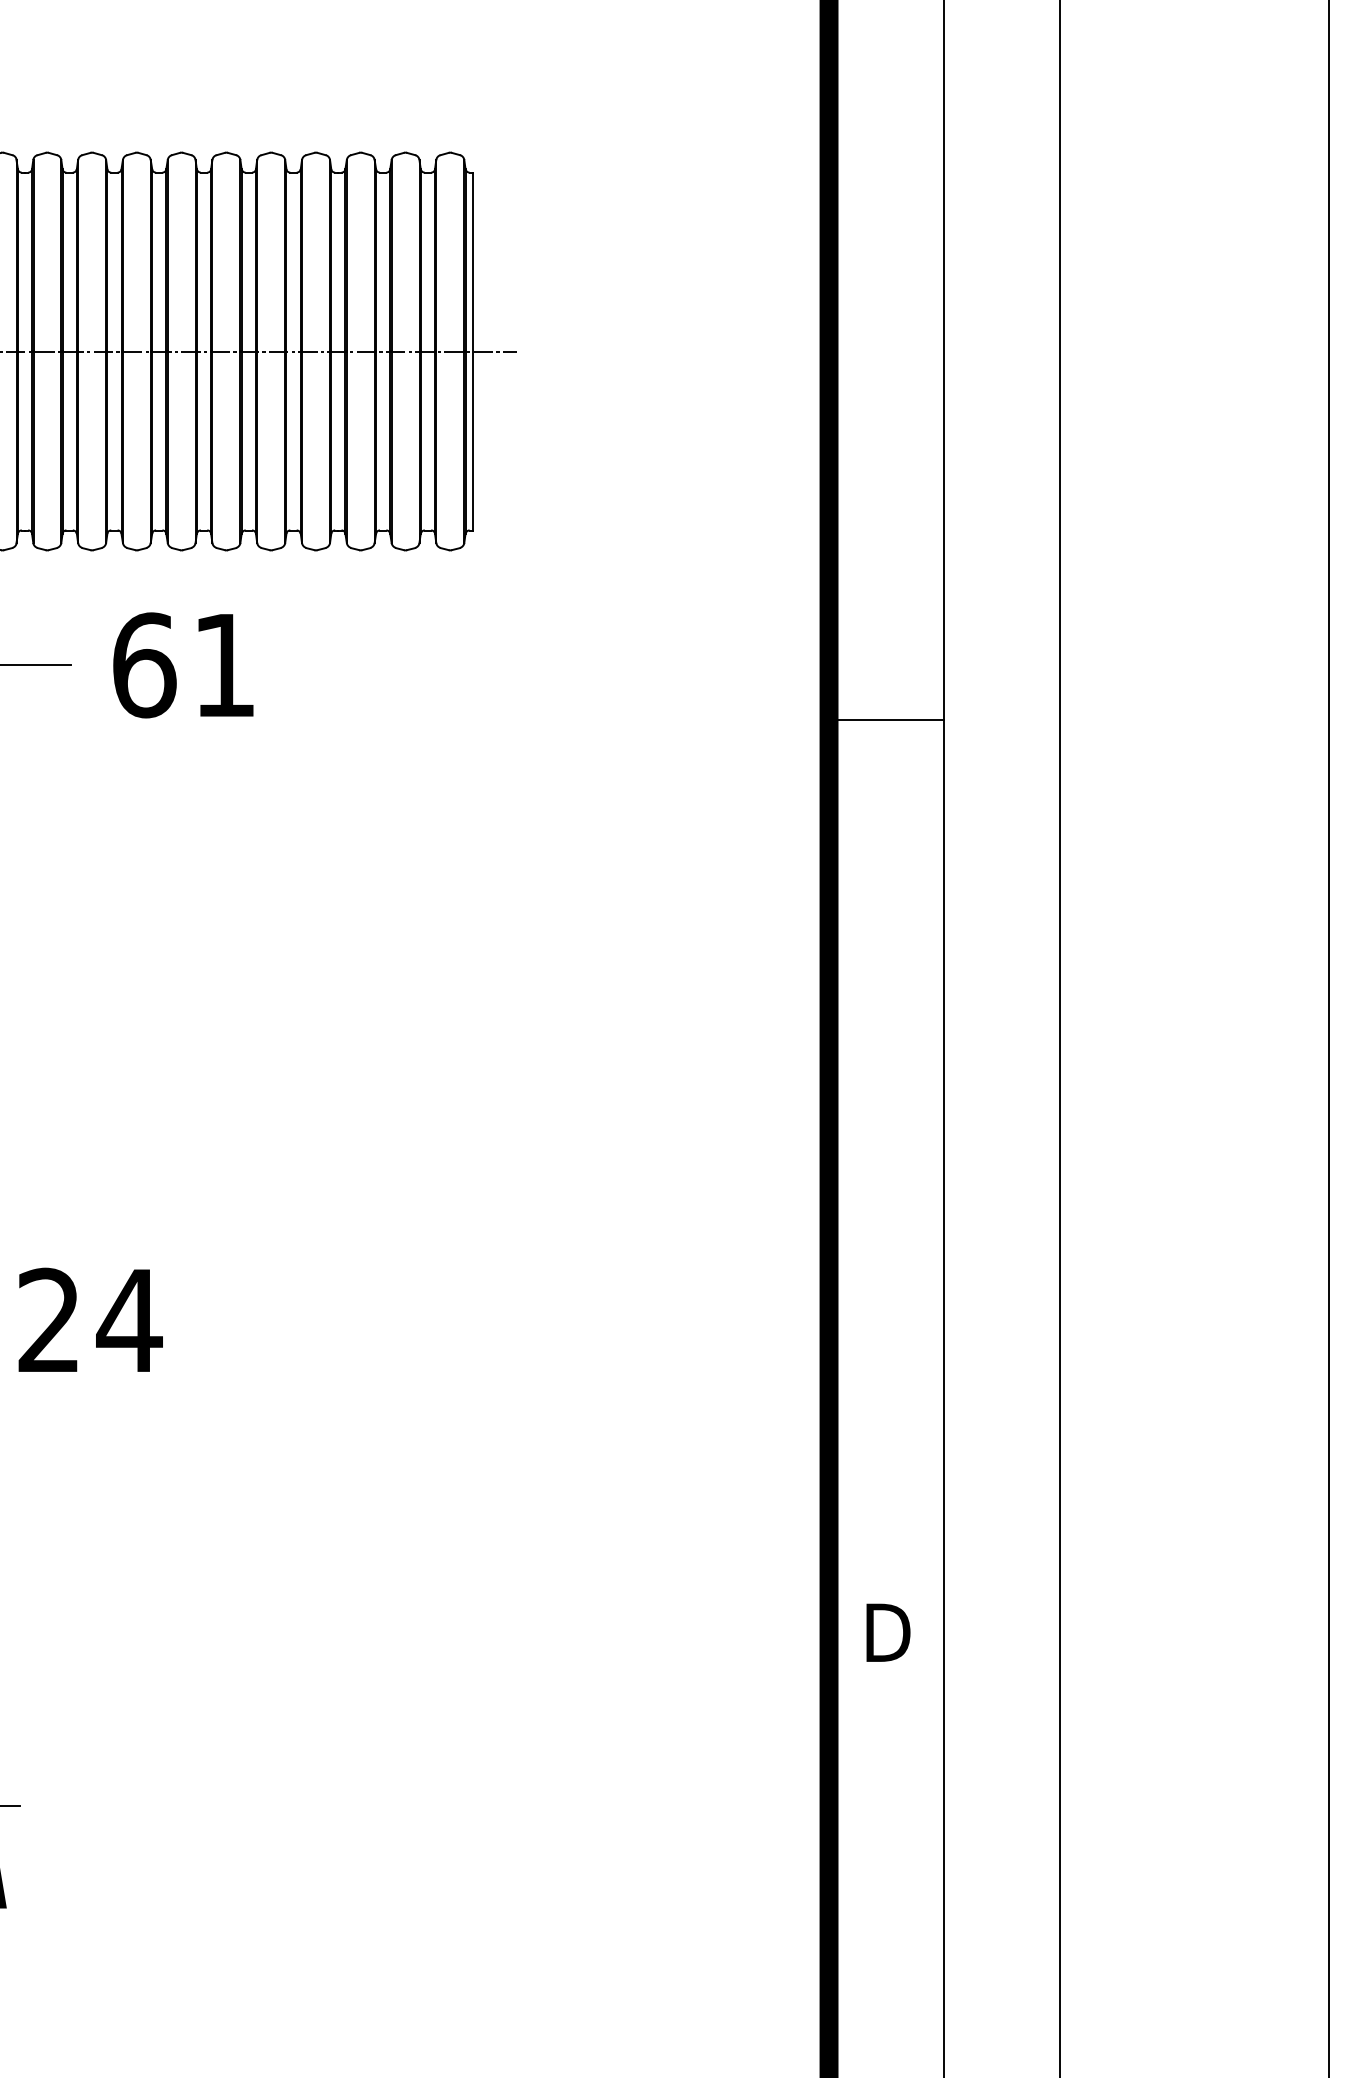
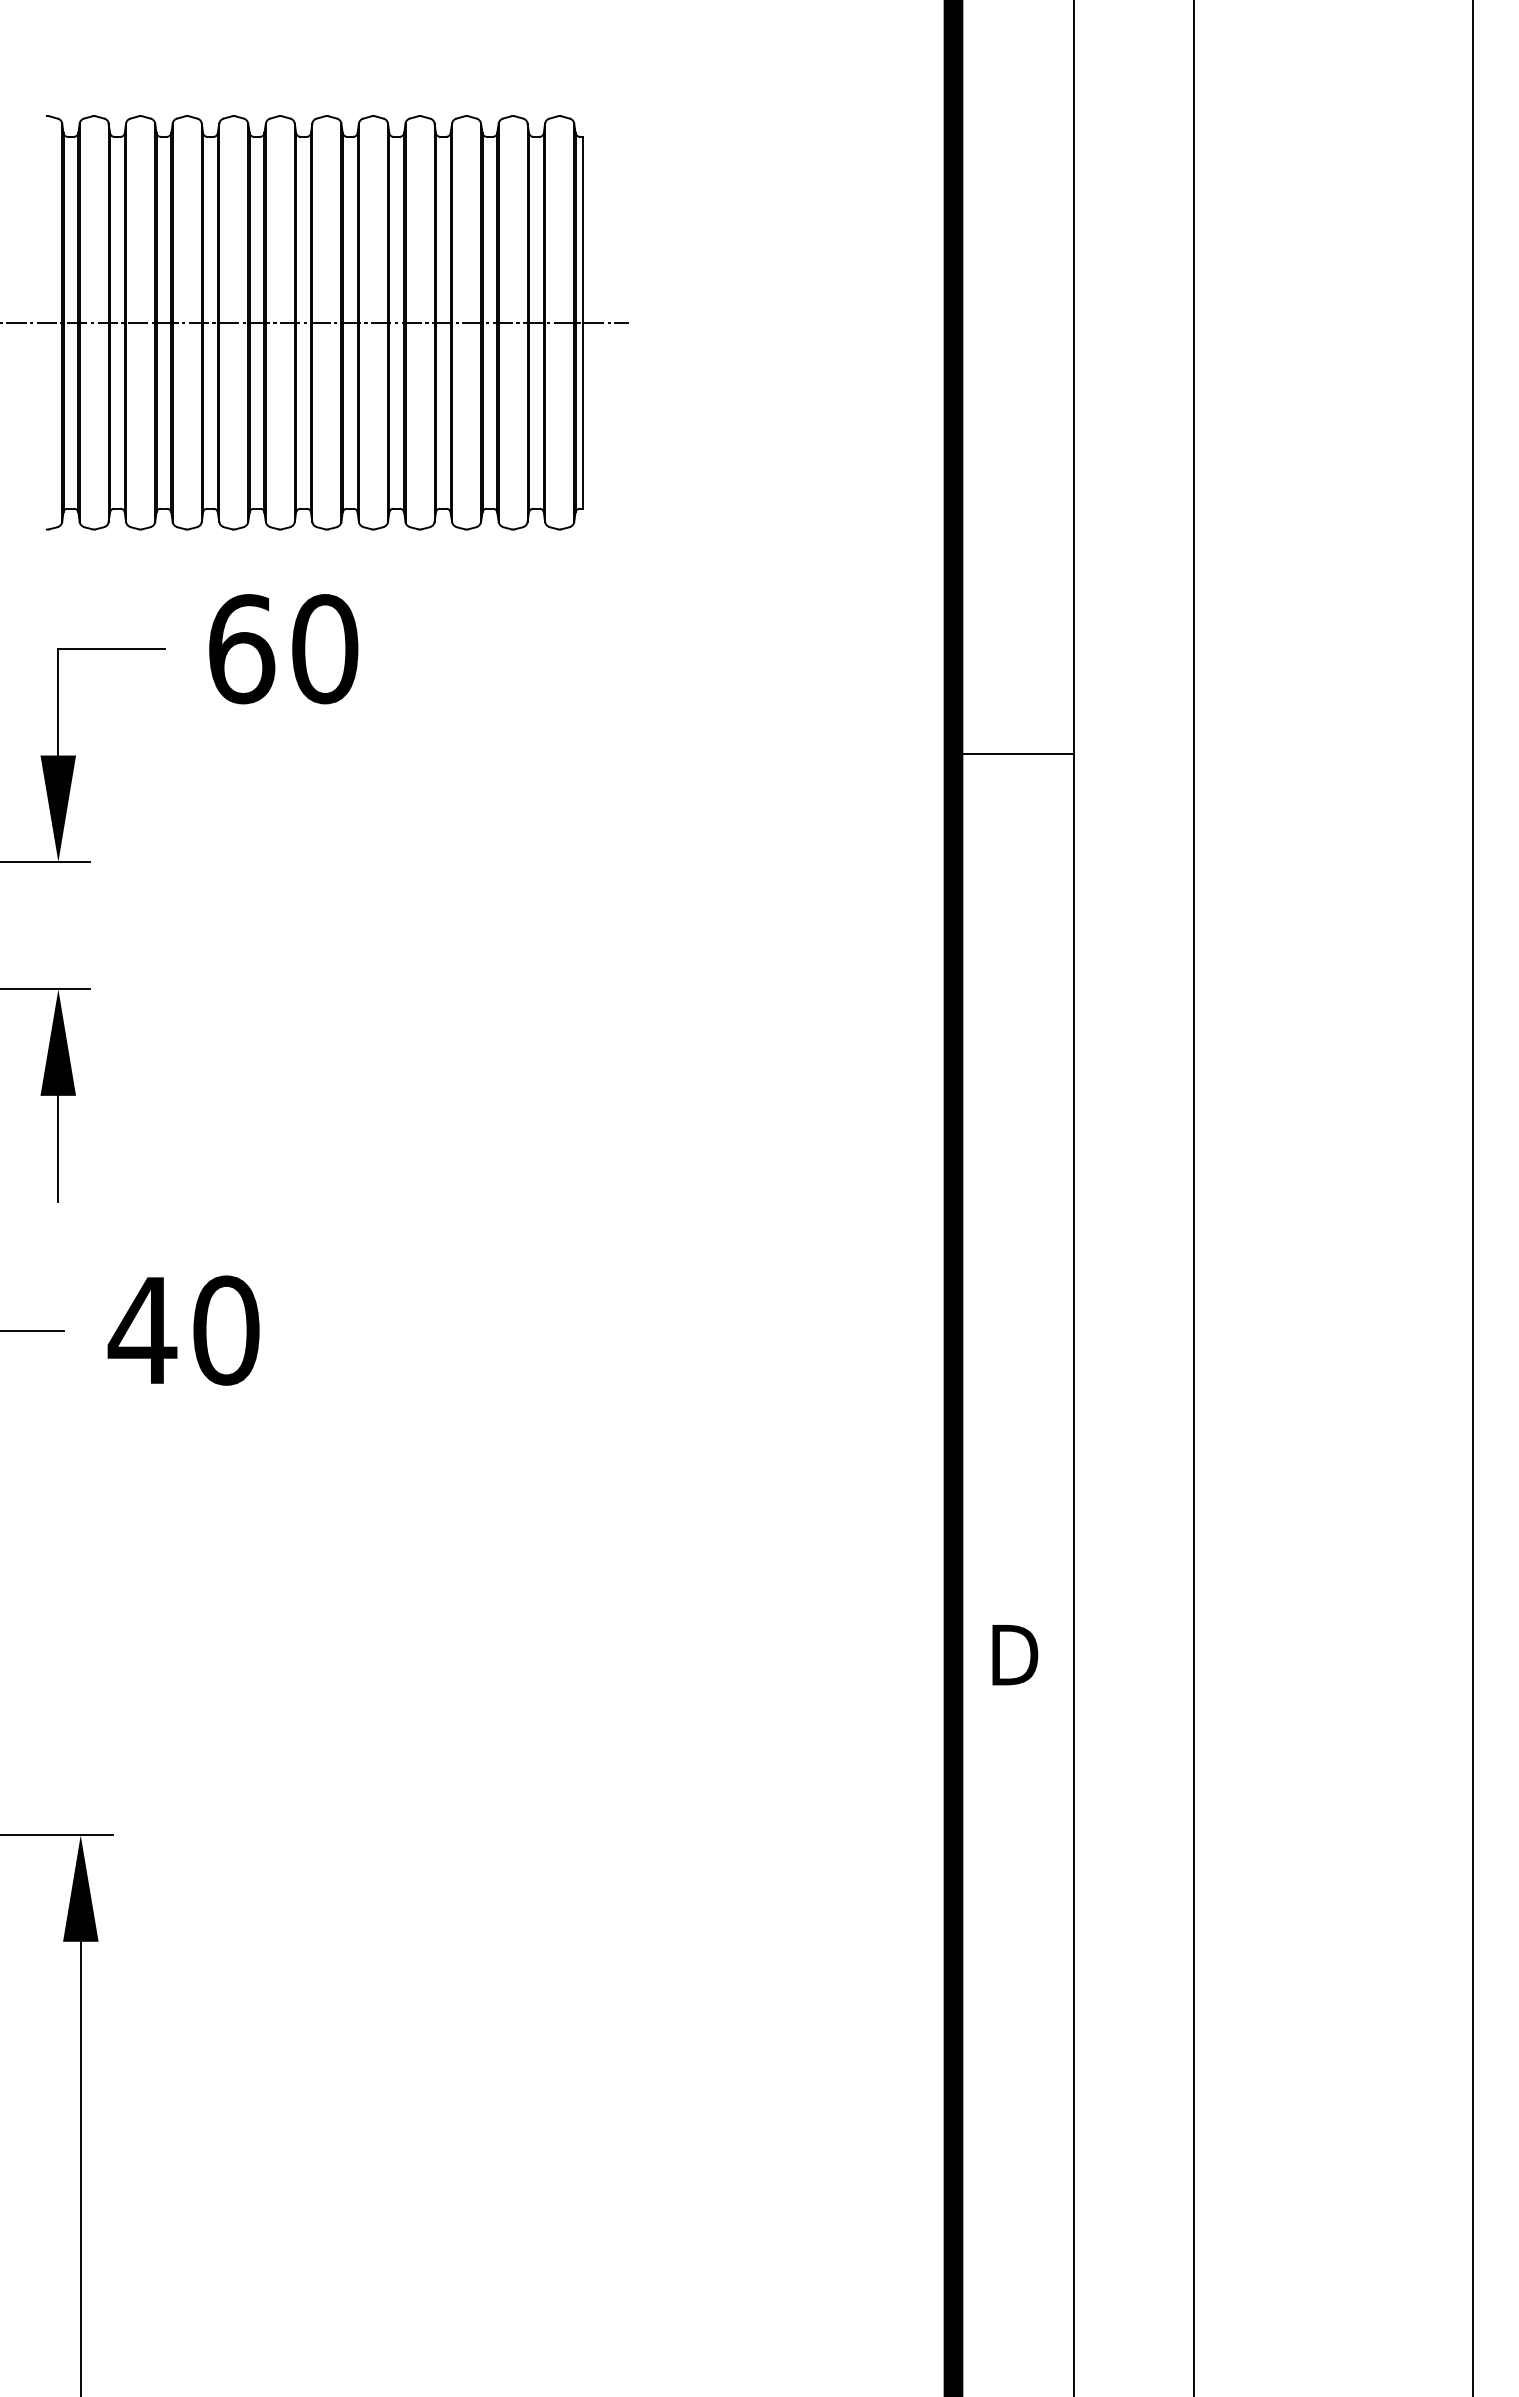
text: (225, 665) -> (325, 649), 61 -> 60
line: (883, 719) -> (1010, 754), moved
text: (88, 1320) -> (183, 1330), 24 -> 40

